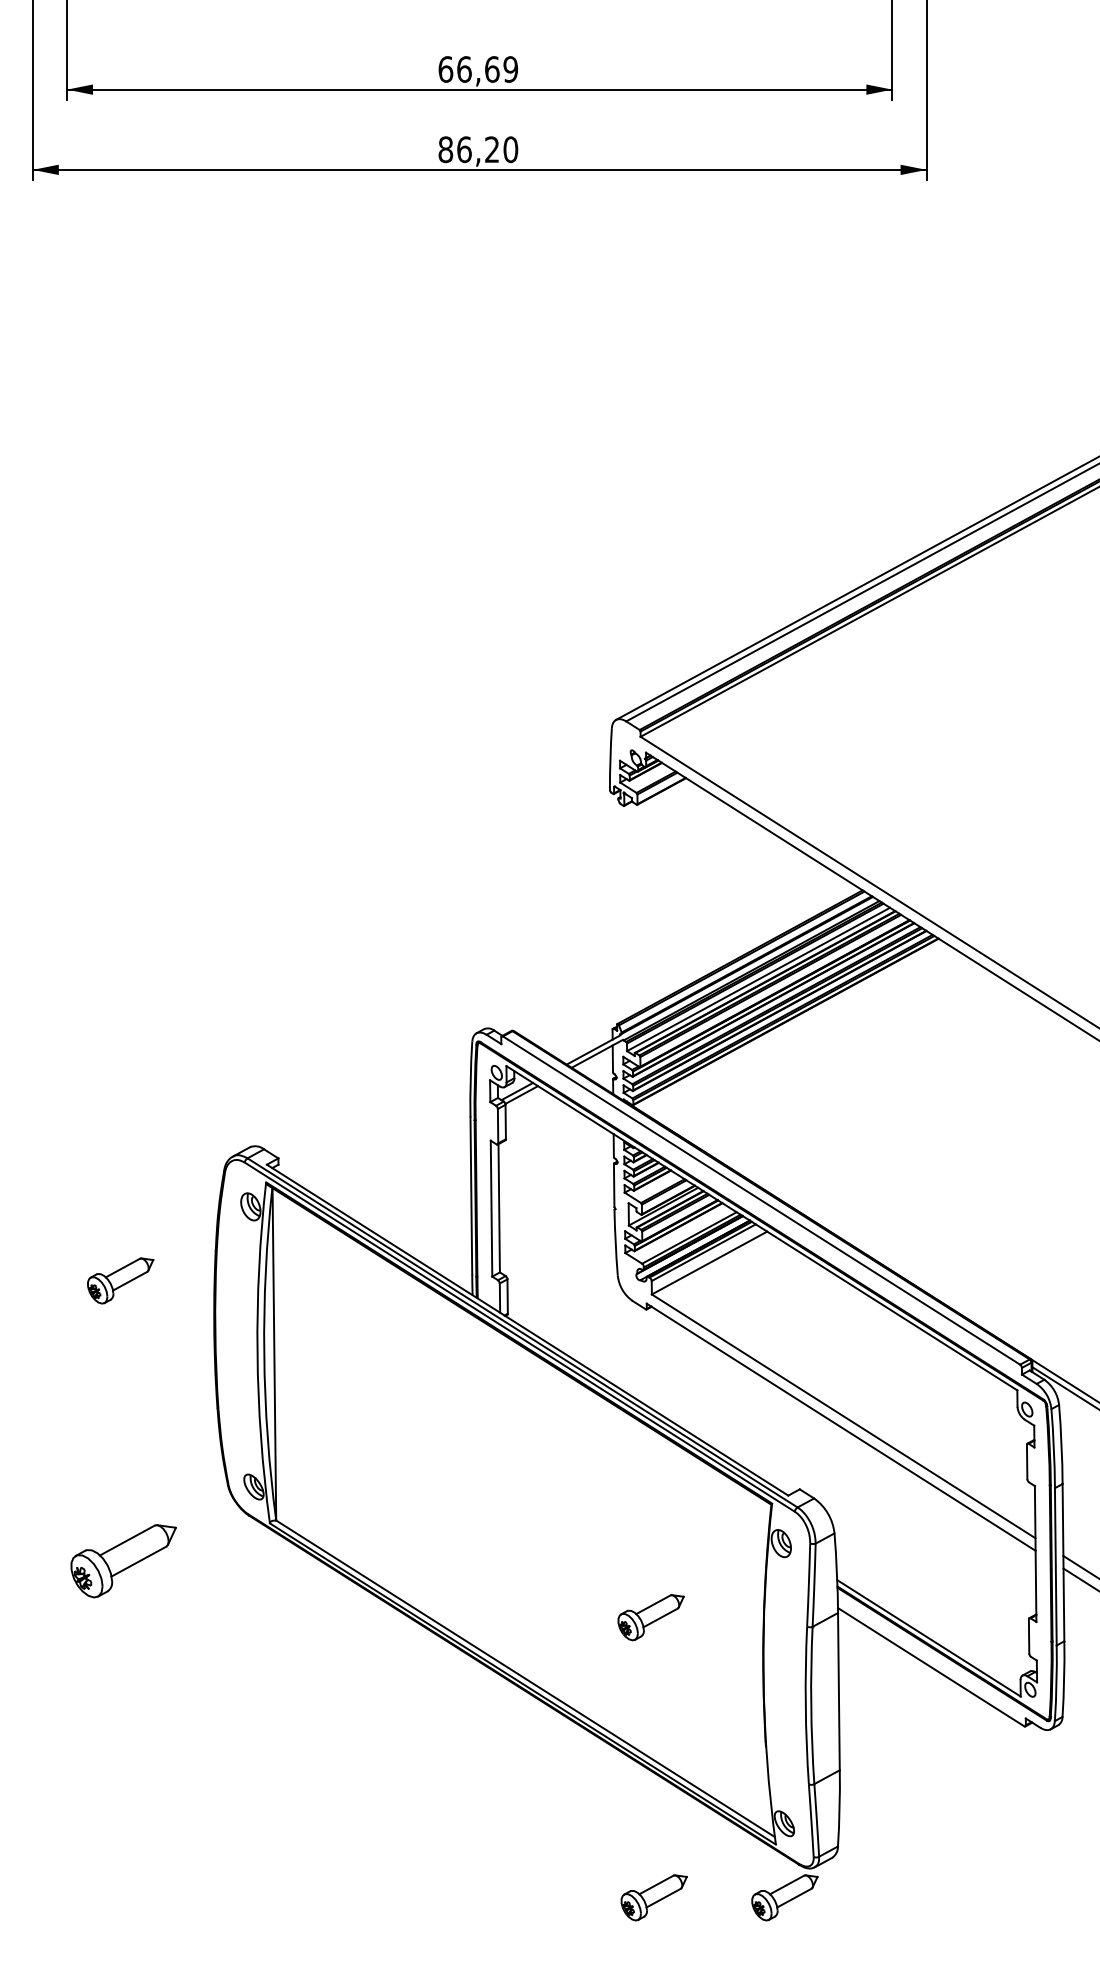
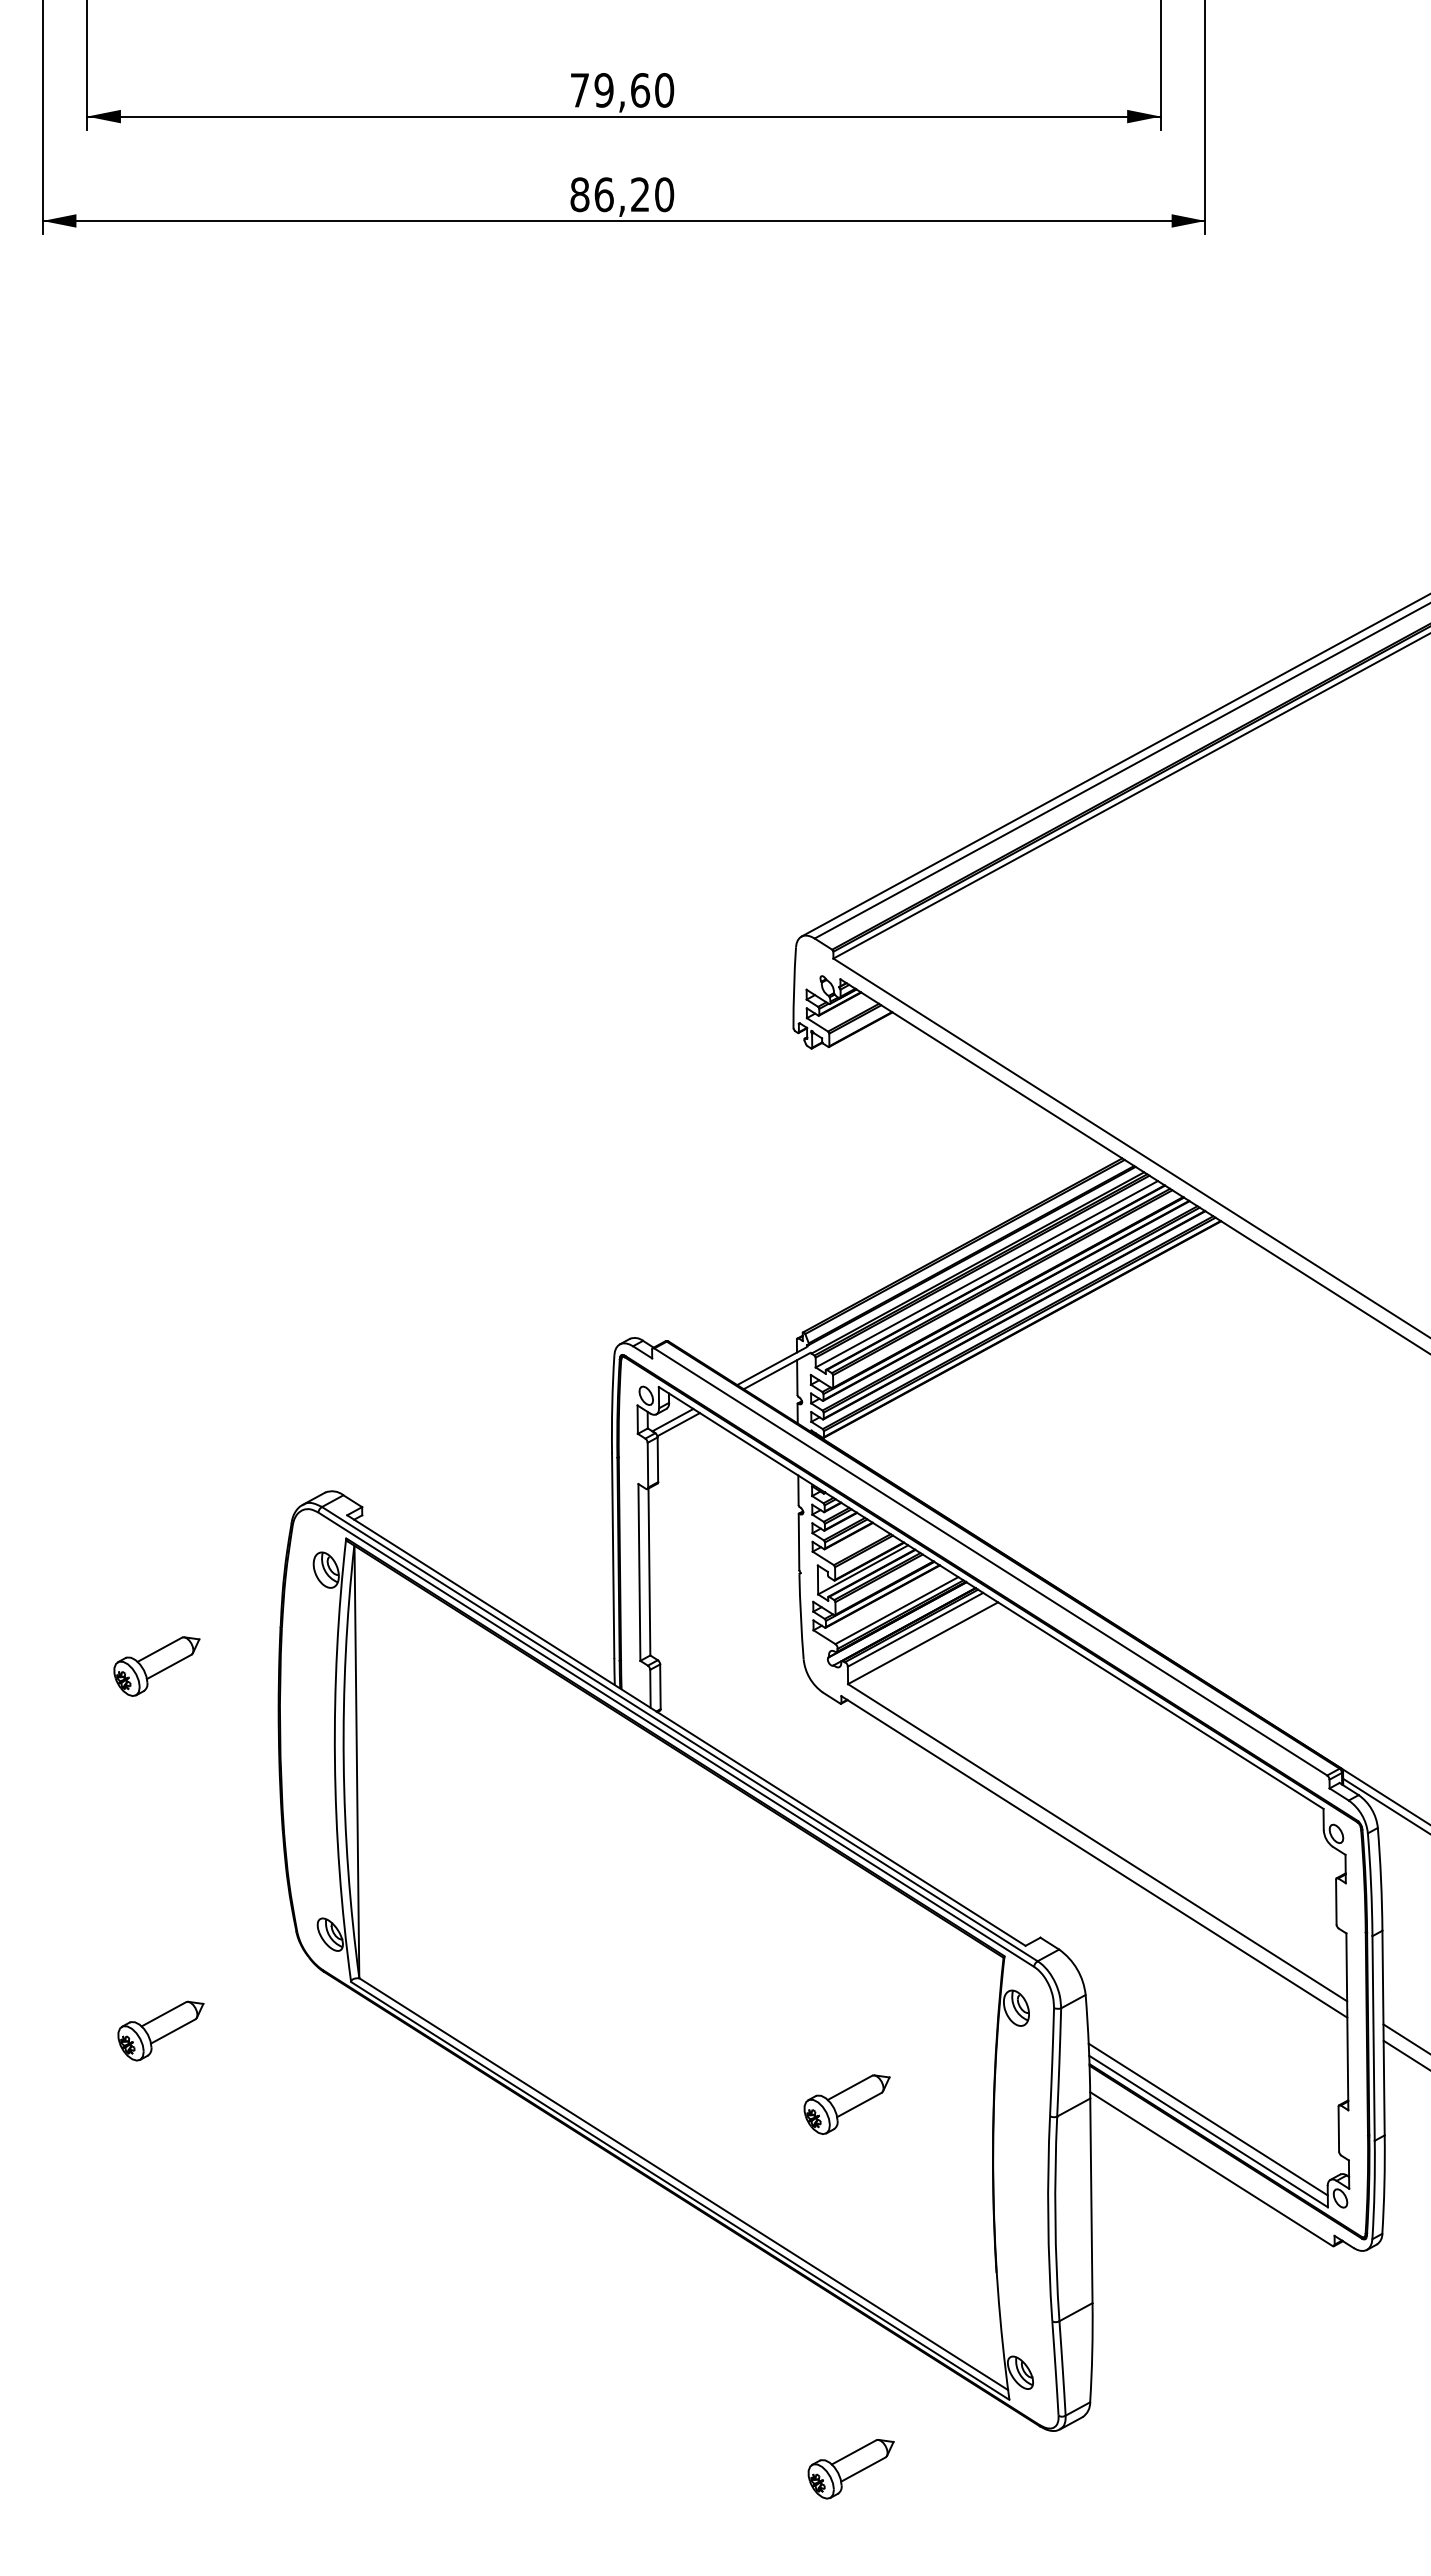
text: (478, 69) -> (622, 90), 66,69 -> 79,60
part: (123, 1560) -> (160, 2030), size x0.62
line: (928, 1629) -> (1207, 2119), added
part: (784, 1898) -> (1020, 2469), removed

